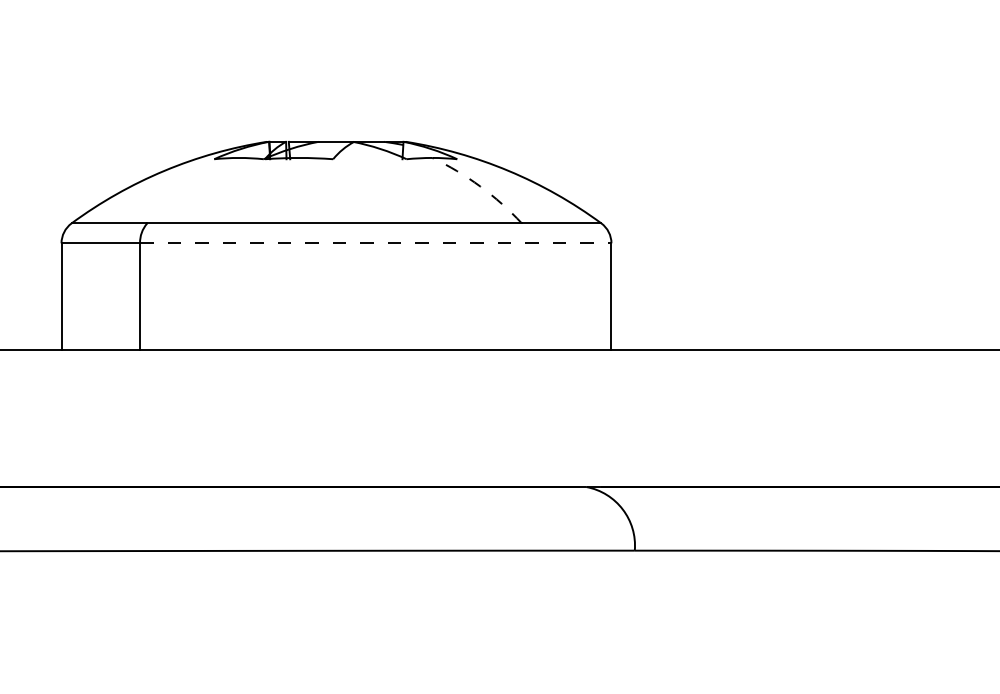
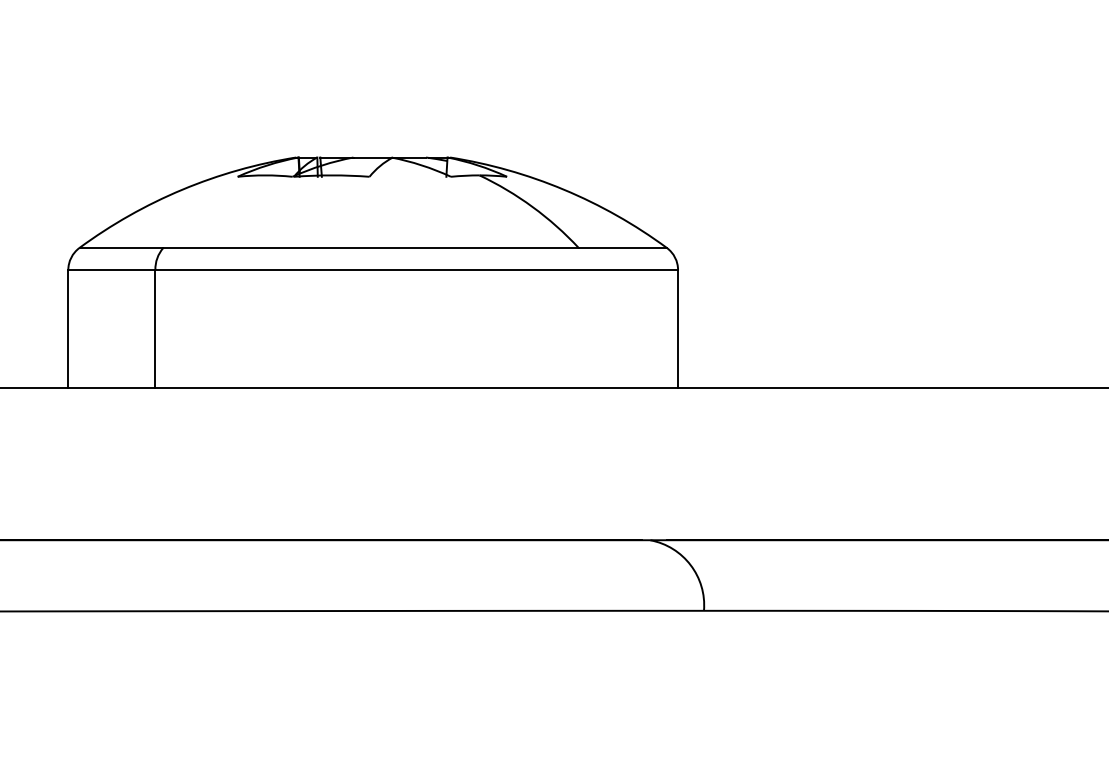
arc: (480, 186) -> (532, 207), dashed -> solid
line: (375, 243) -> (416, 270), dashed -> solid

